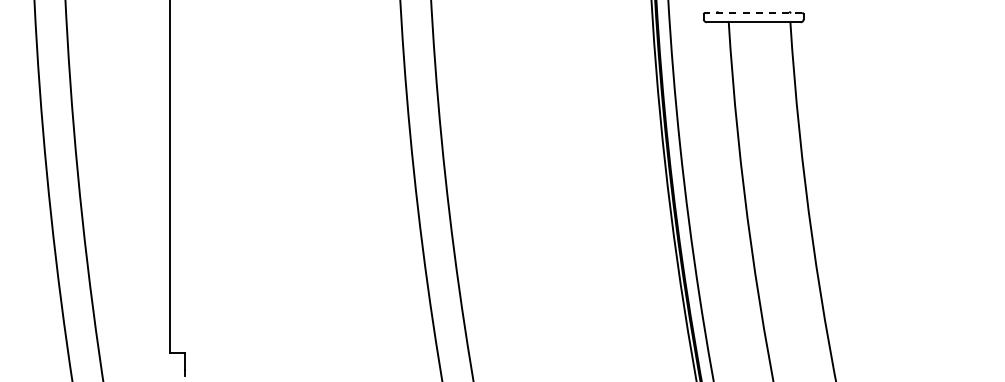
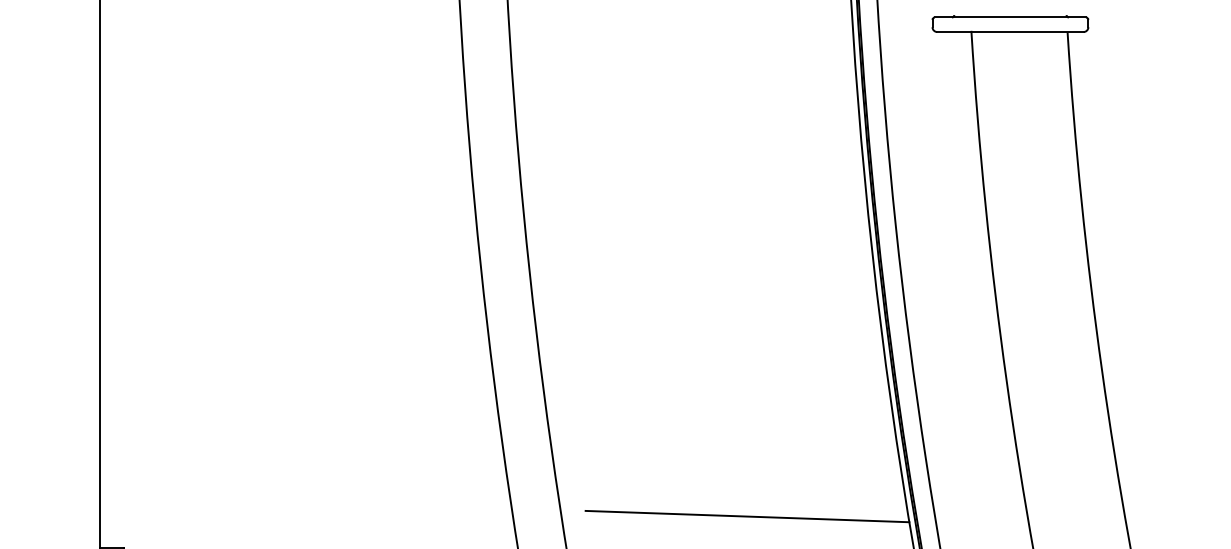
line: (753, 12) -> (1010, 16), dashed -> solid
line: (584, 332) -> (746, 515), added

